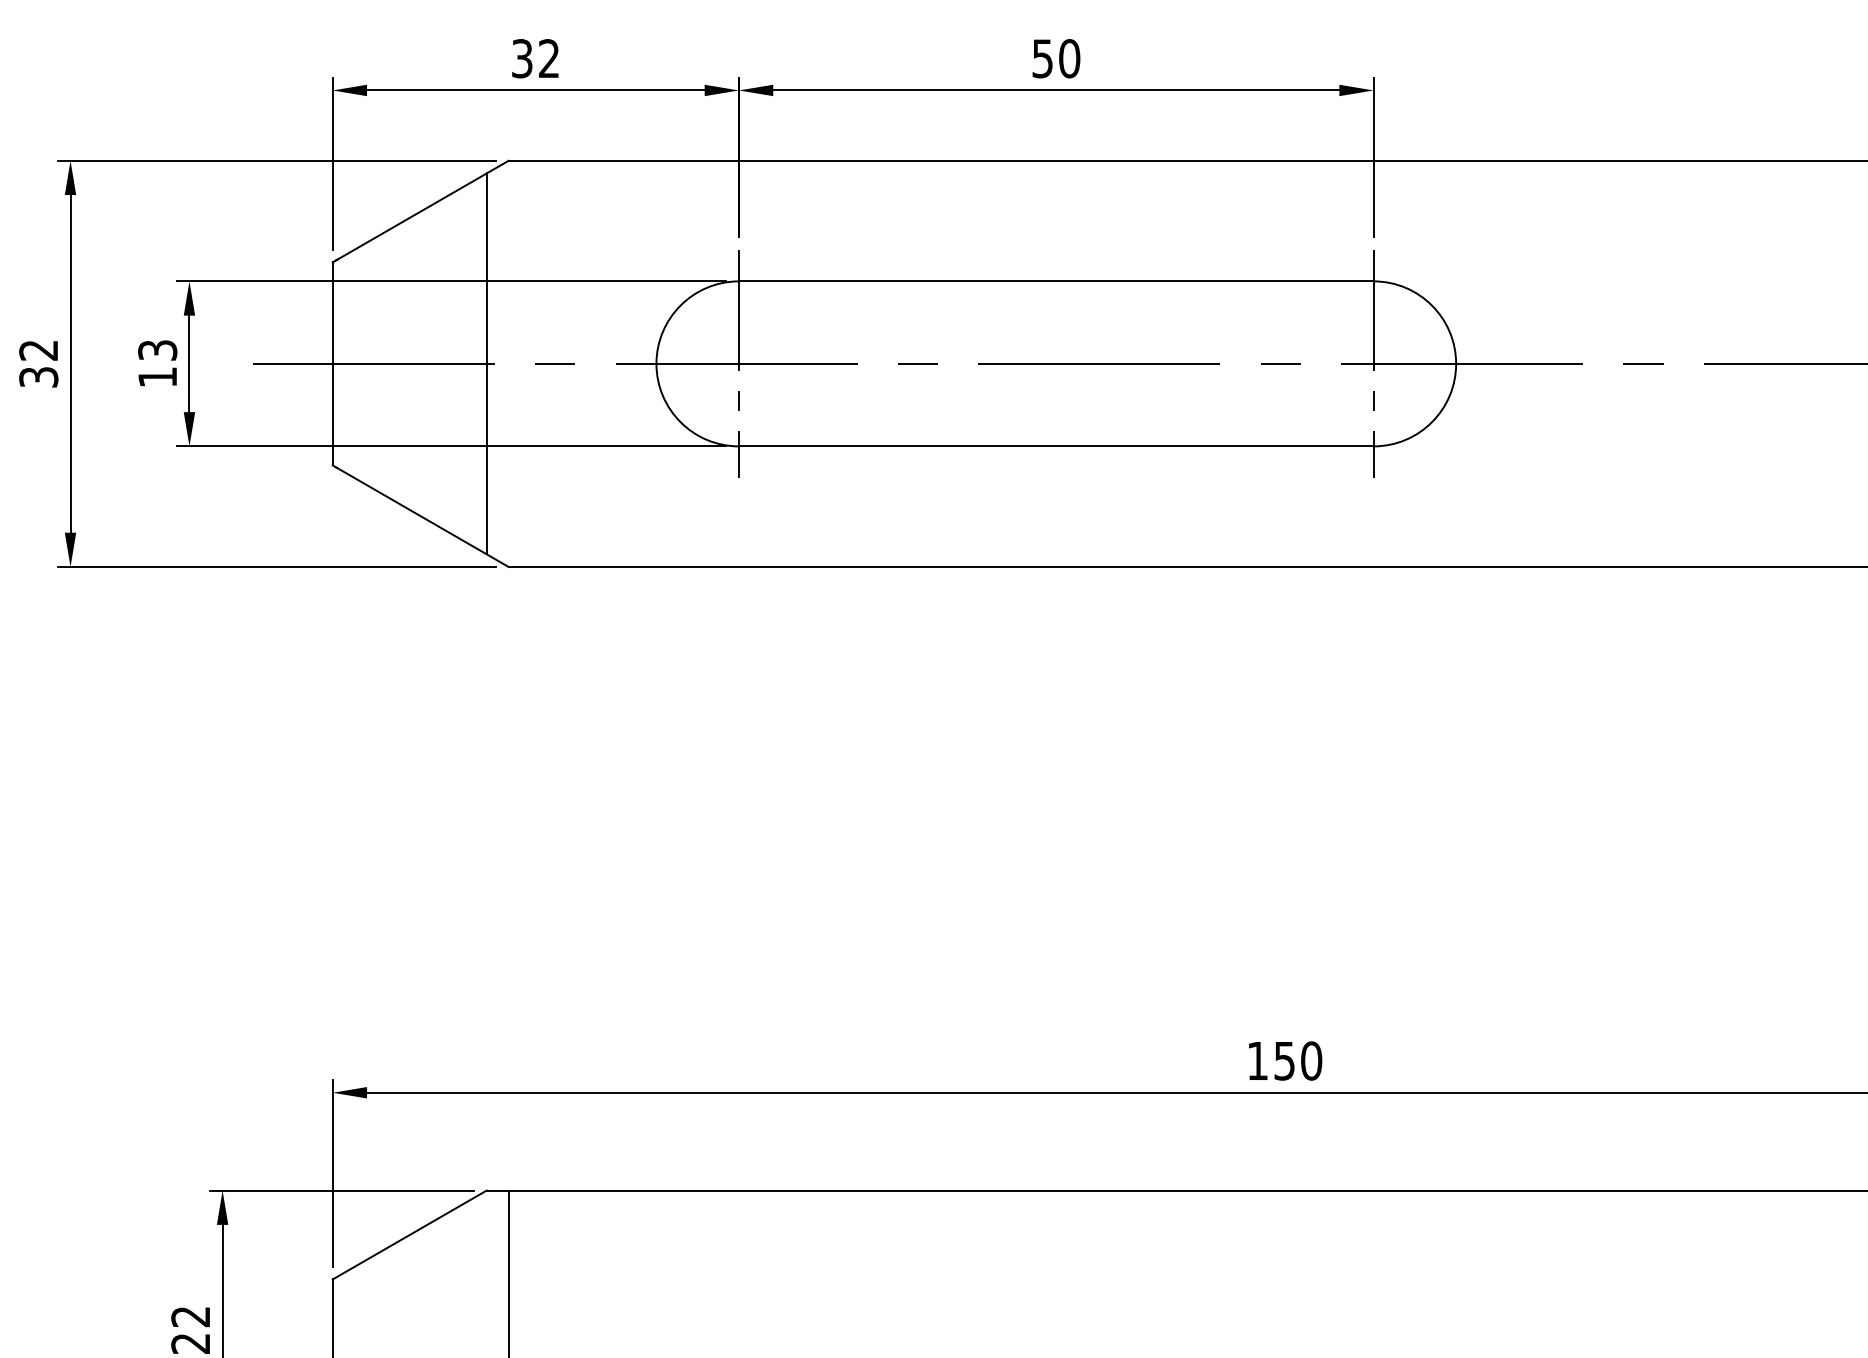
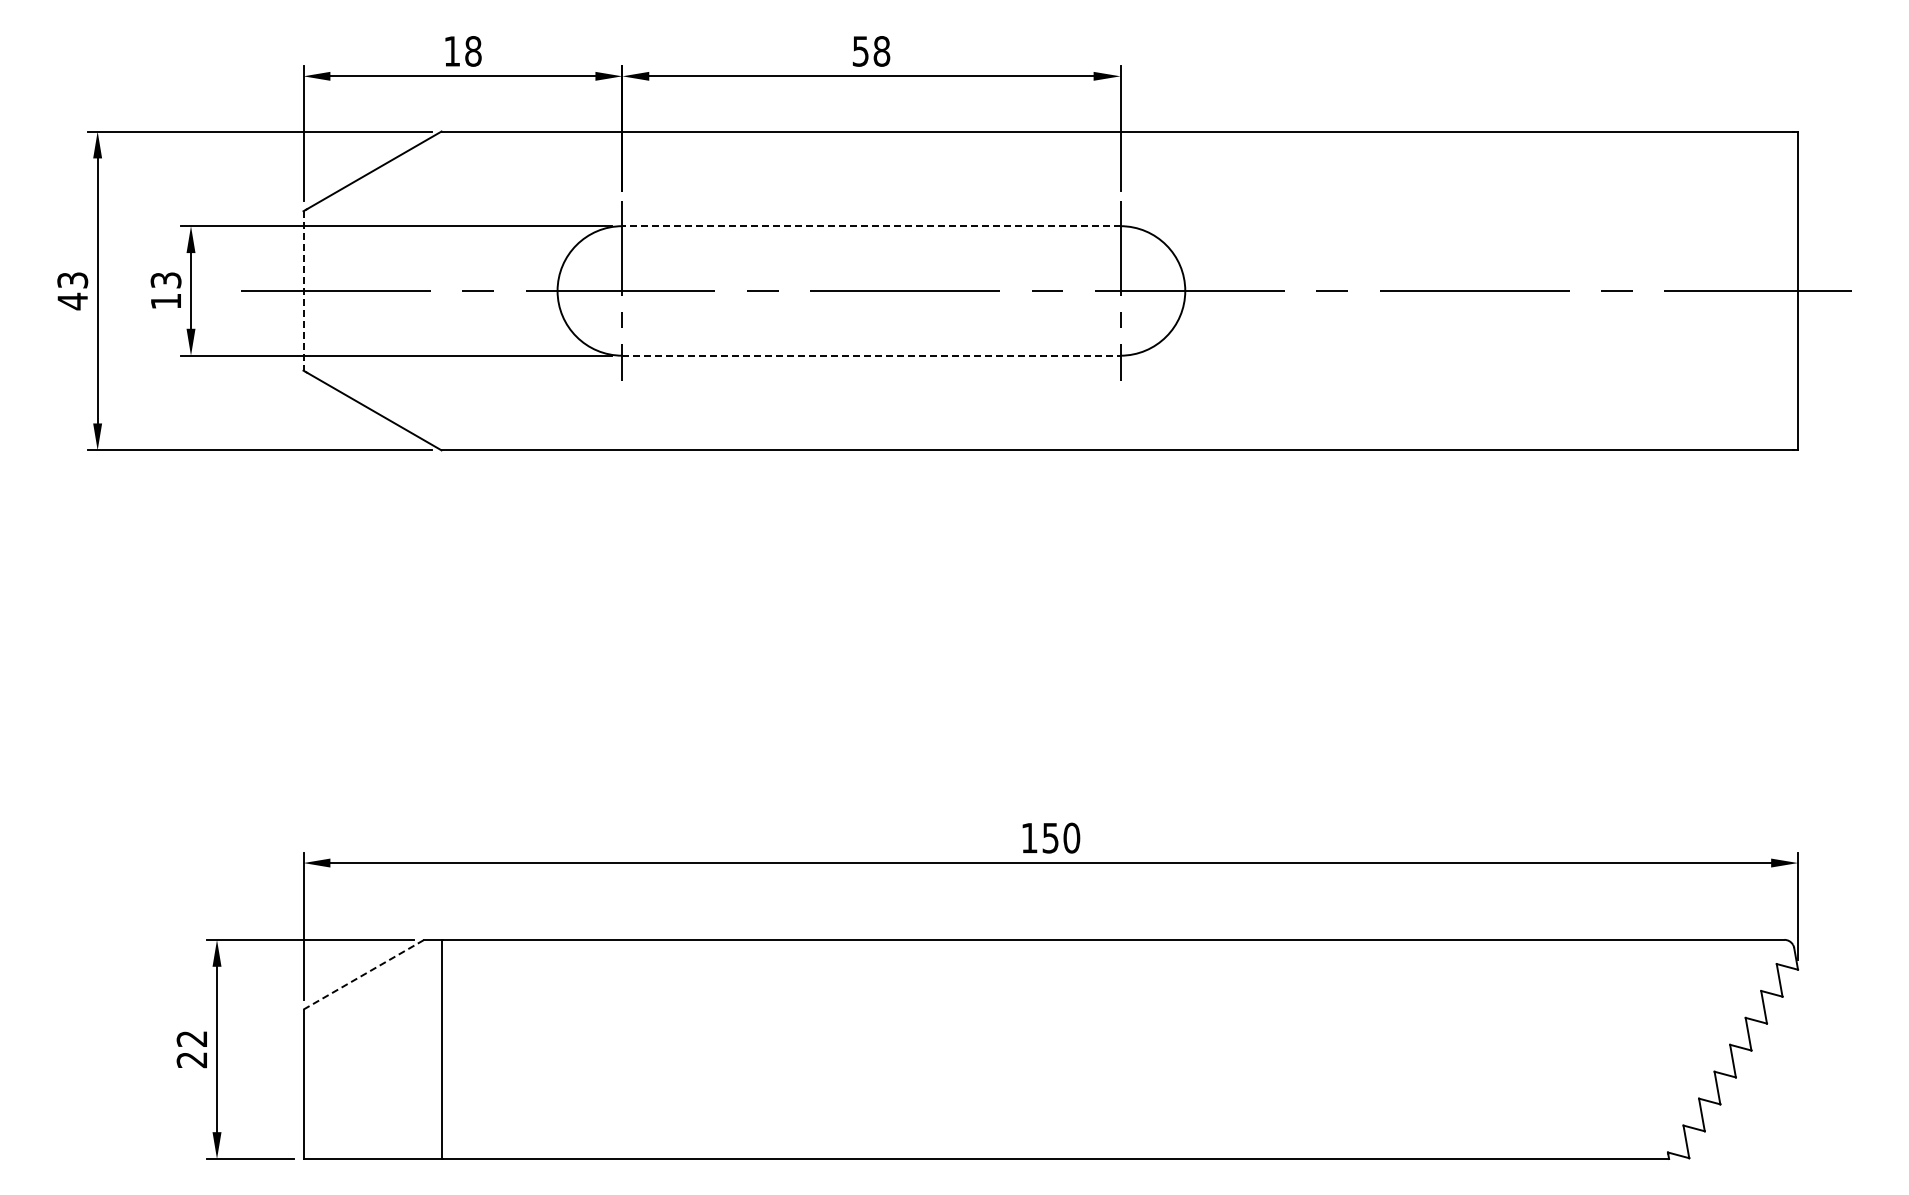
text: (535, 58) -> (462, 51), 32 -> 18
text: (1069, 58) -> (881, 51), 50 -> 58
line: (1055, 281) -> (870, 226), solid -> dashed
line: (332, 363) -> (303, 290), solid -> dashed
line: (486, 363) -> (424, 290), removed
text: (38, 364) -> (72, 291), 32 -> 43
line: (1056, 446) -> (871, 355), solid -> dashed
line: (409, 1234) -> (363, 974), solid -> dashed

